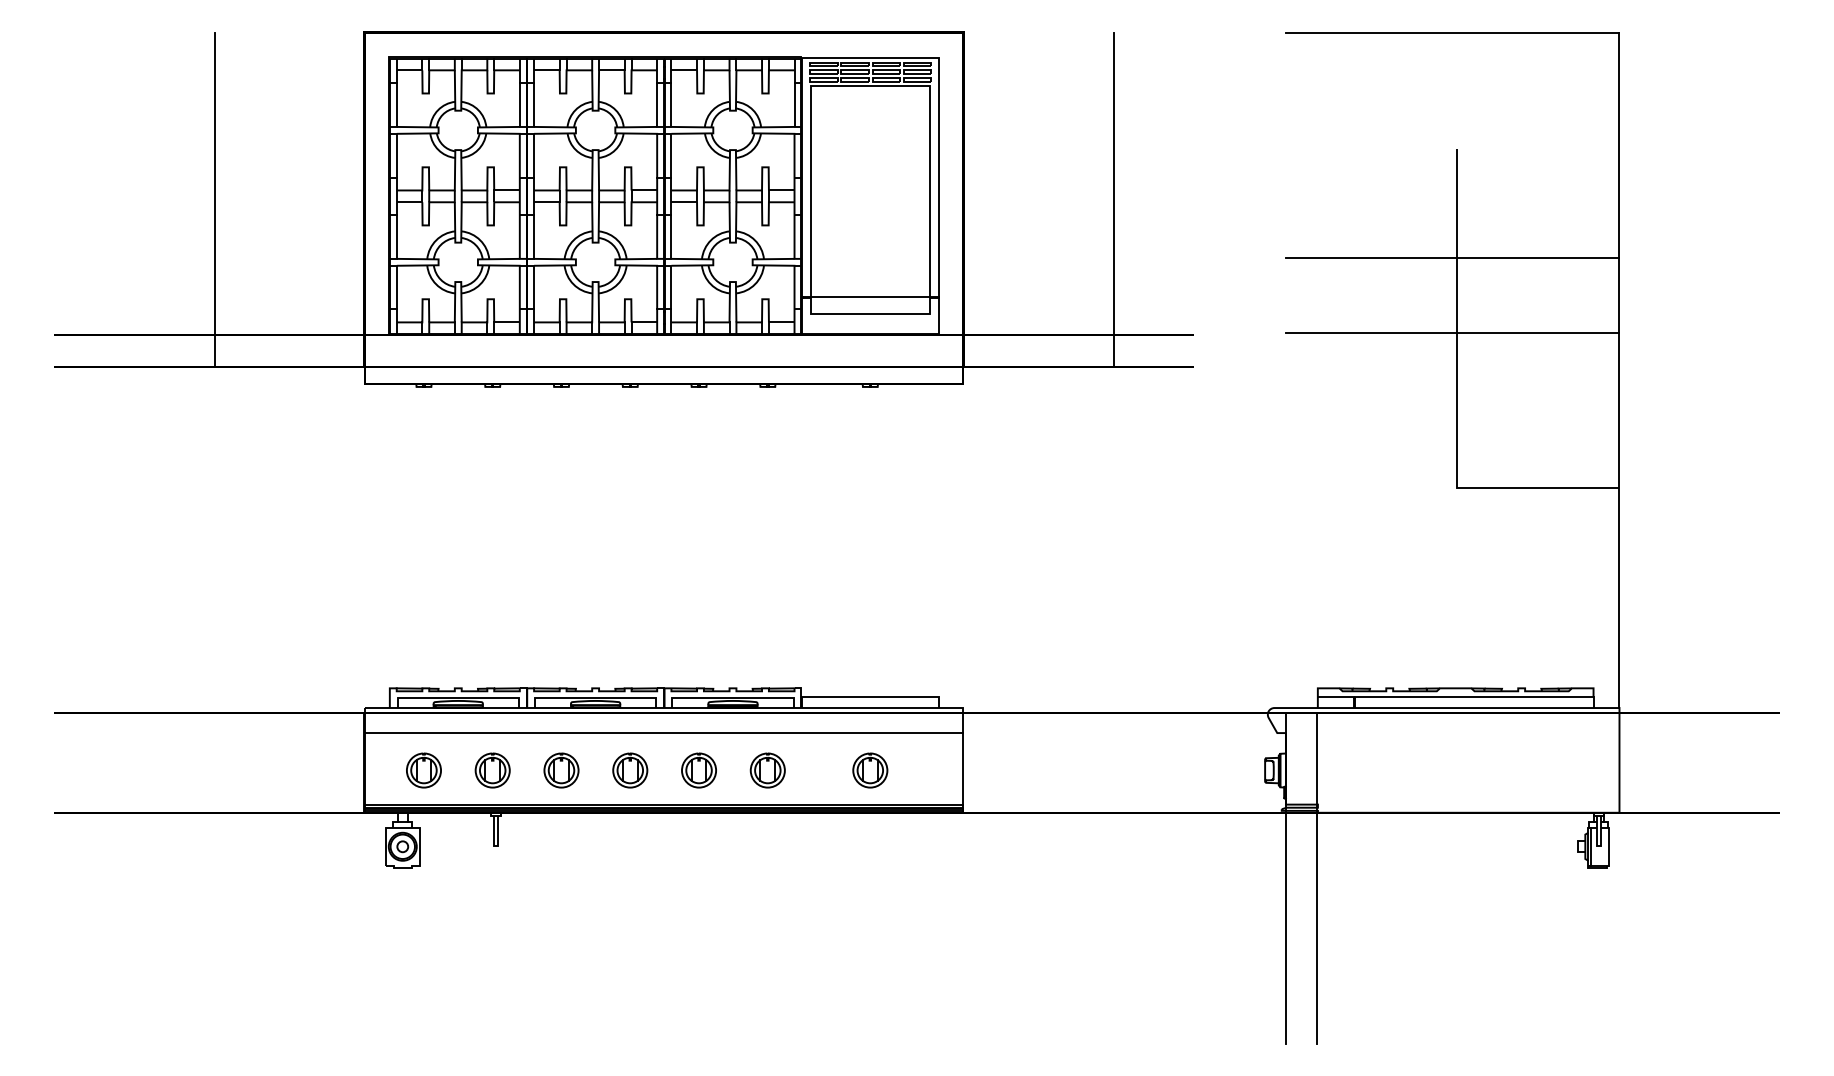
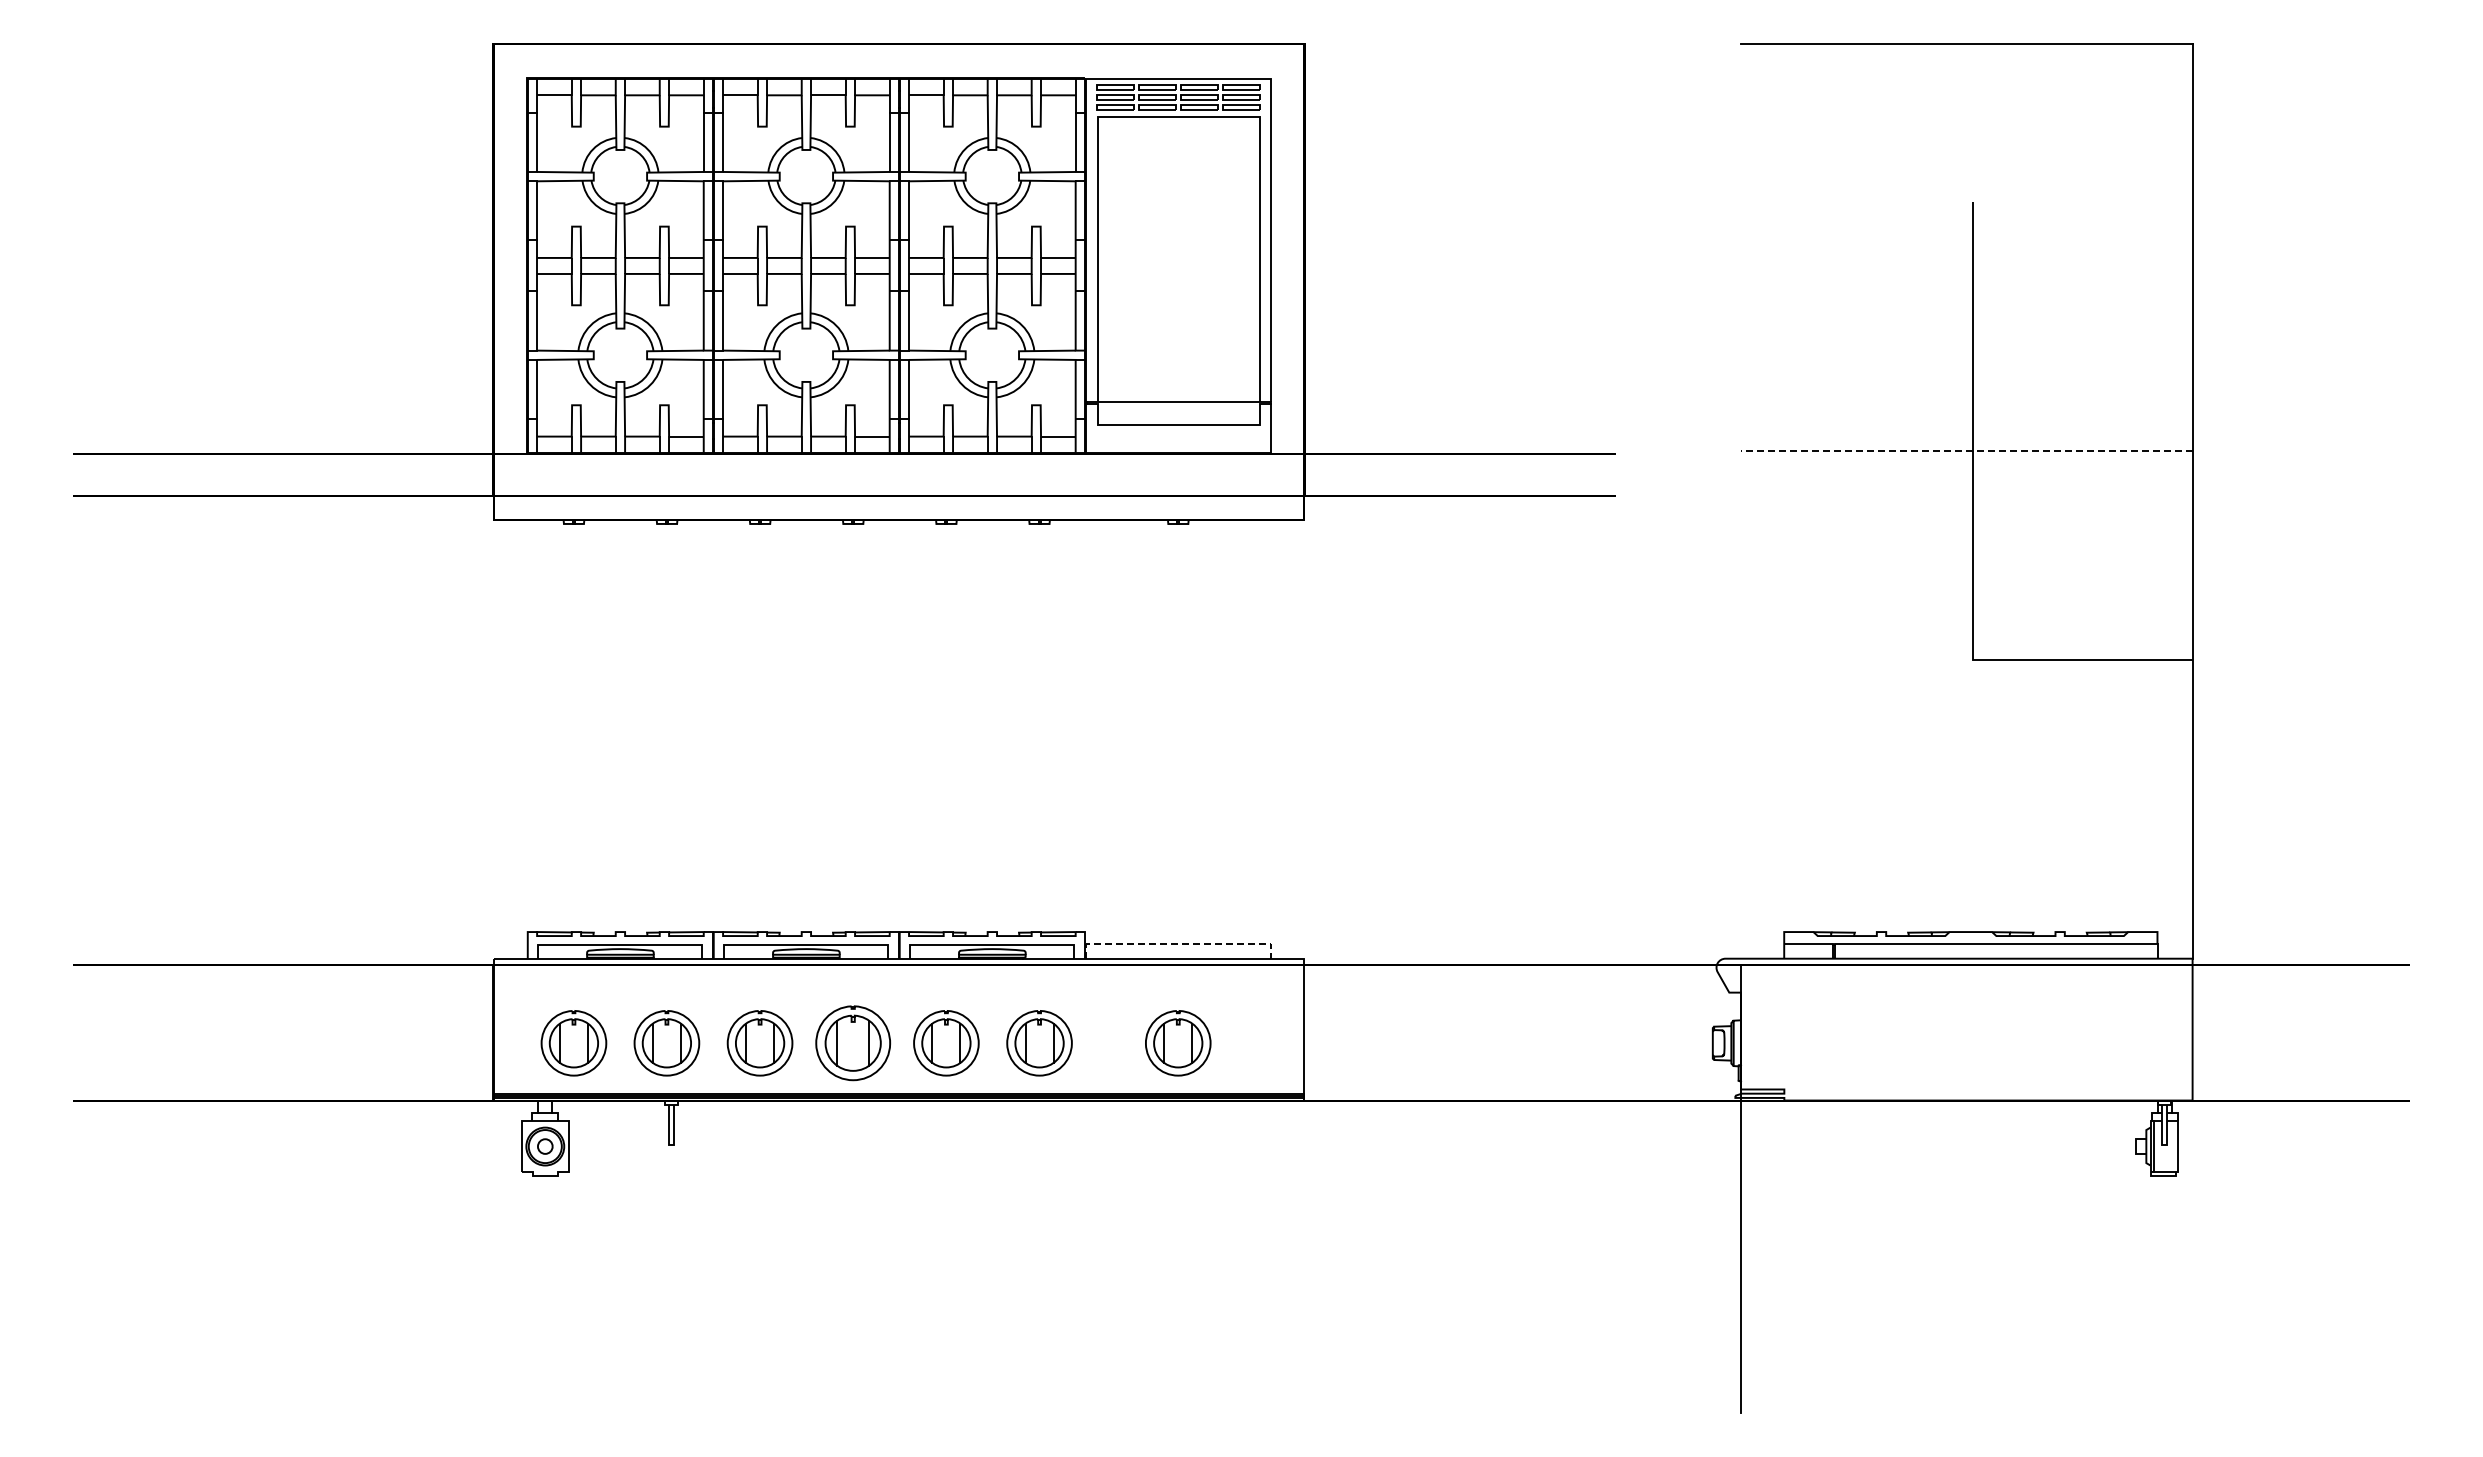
line: (214, 199) -> (290, 270), removed
line: (1113, 199) -> (1507, 270), removed
line: (1452, 258) -> (1966, 349), removed
line: (1452, 332) -> (1966, 450), solid -> dashed
line: (870, 697) -> (1178, 944), solid -> dashed
line: (663, 732) -> (898, 992), removed
part: (423, 770) -> (573, 1043), size x1.4
part: (493, 770) -> (667, 1043), size x1.4
part: (561, 770) -> (760, 1043), size x1.4
part: (630, 770) -> (853, 1043), size x1.6
part: (699, 770) -> (946, 1043), size x1.4
part: (767, 770) -> (1039, 1043), size x1.4
part: (870, 770) -> (1178, 1043), size x1.4
line: (663, 804) -> (898, 1089), removed
line: (1317, 878) -> (1783, 1189), removed

